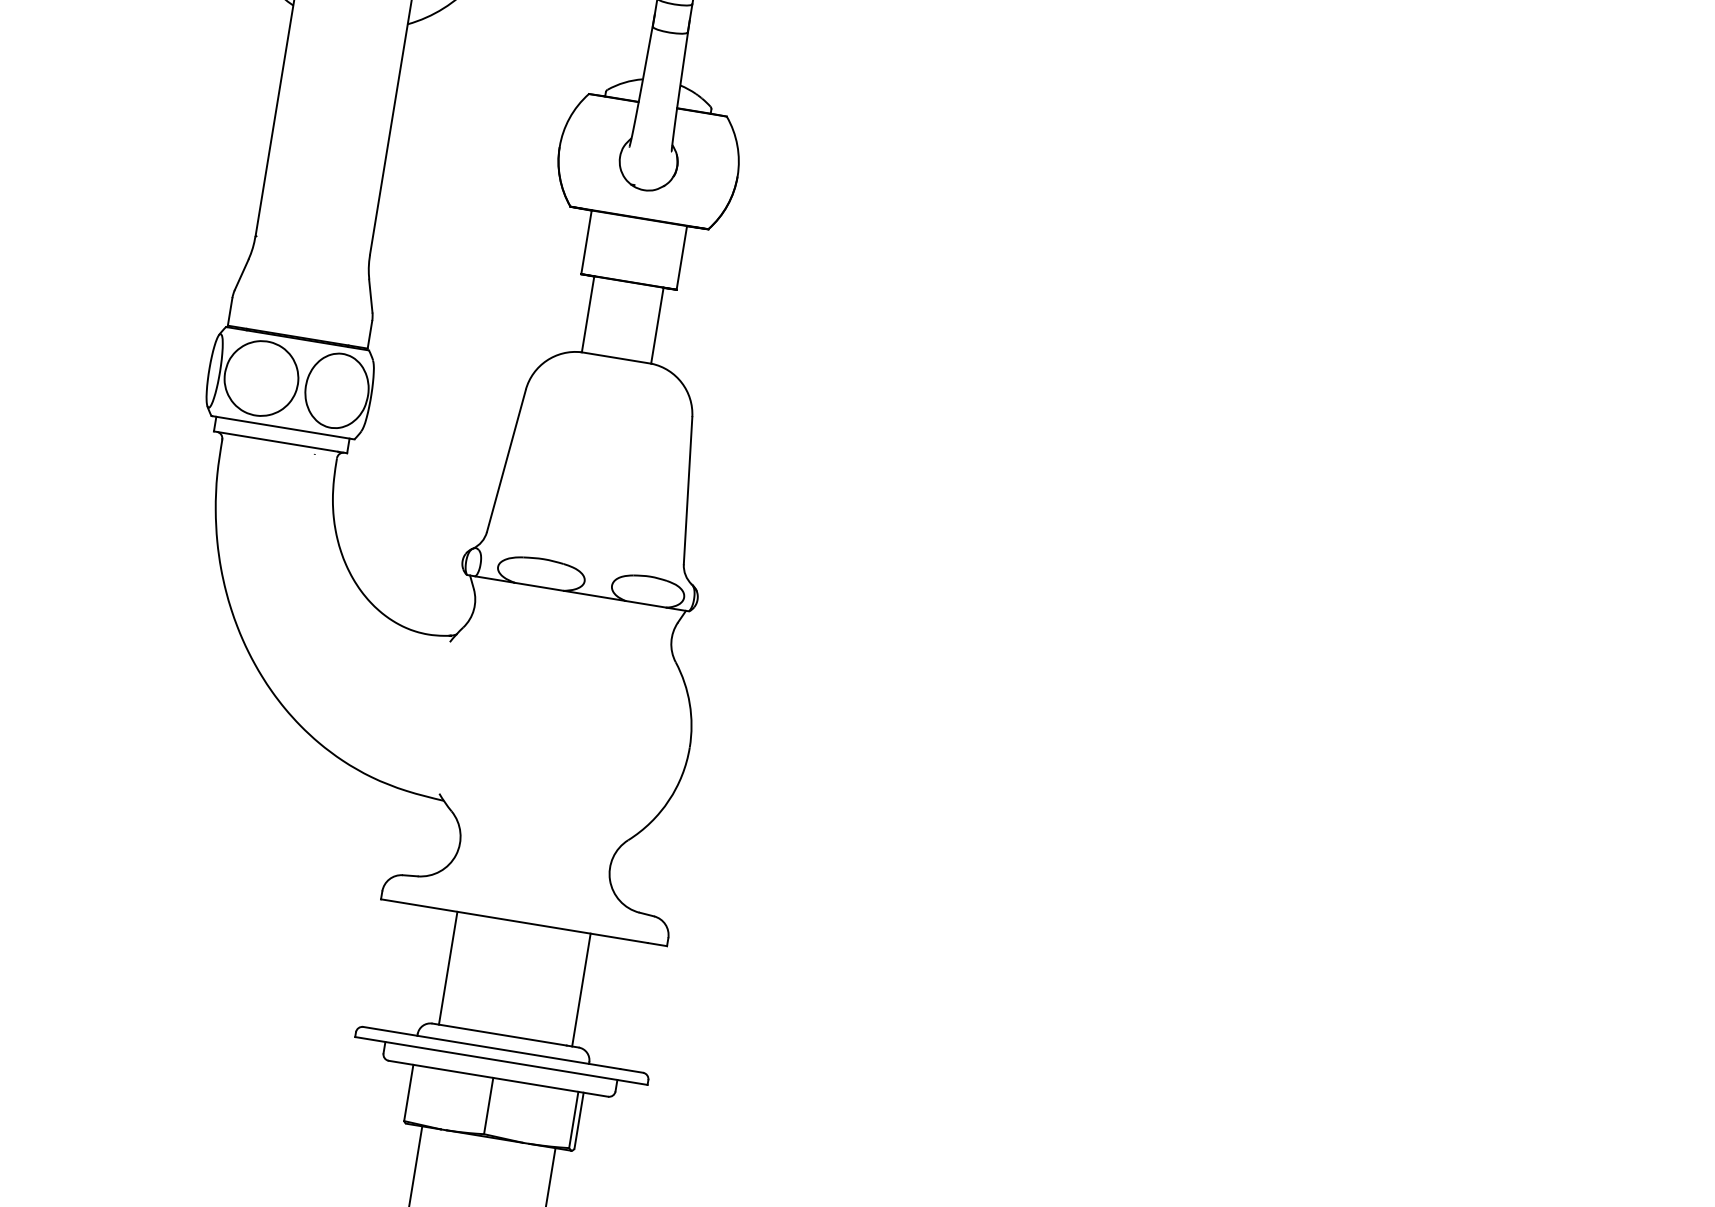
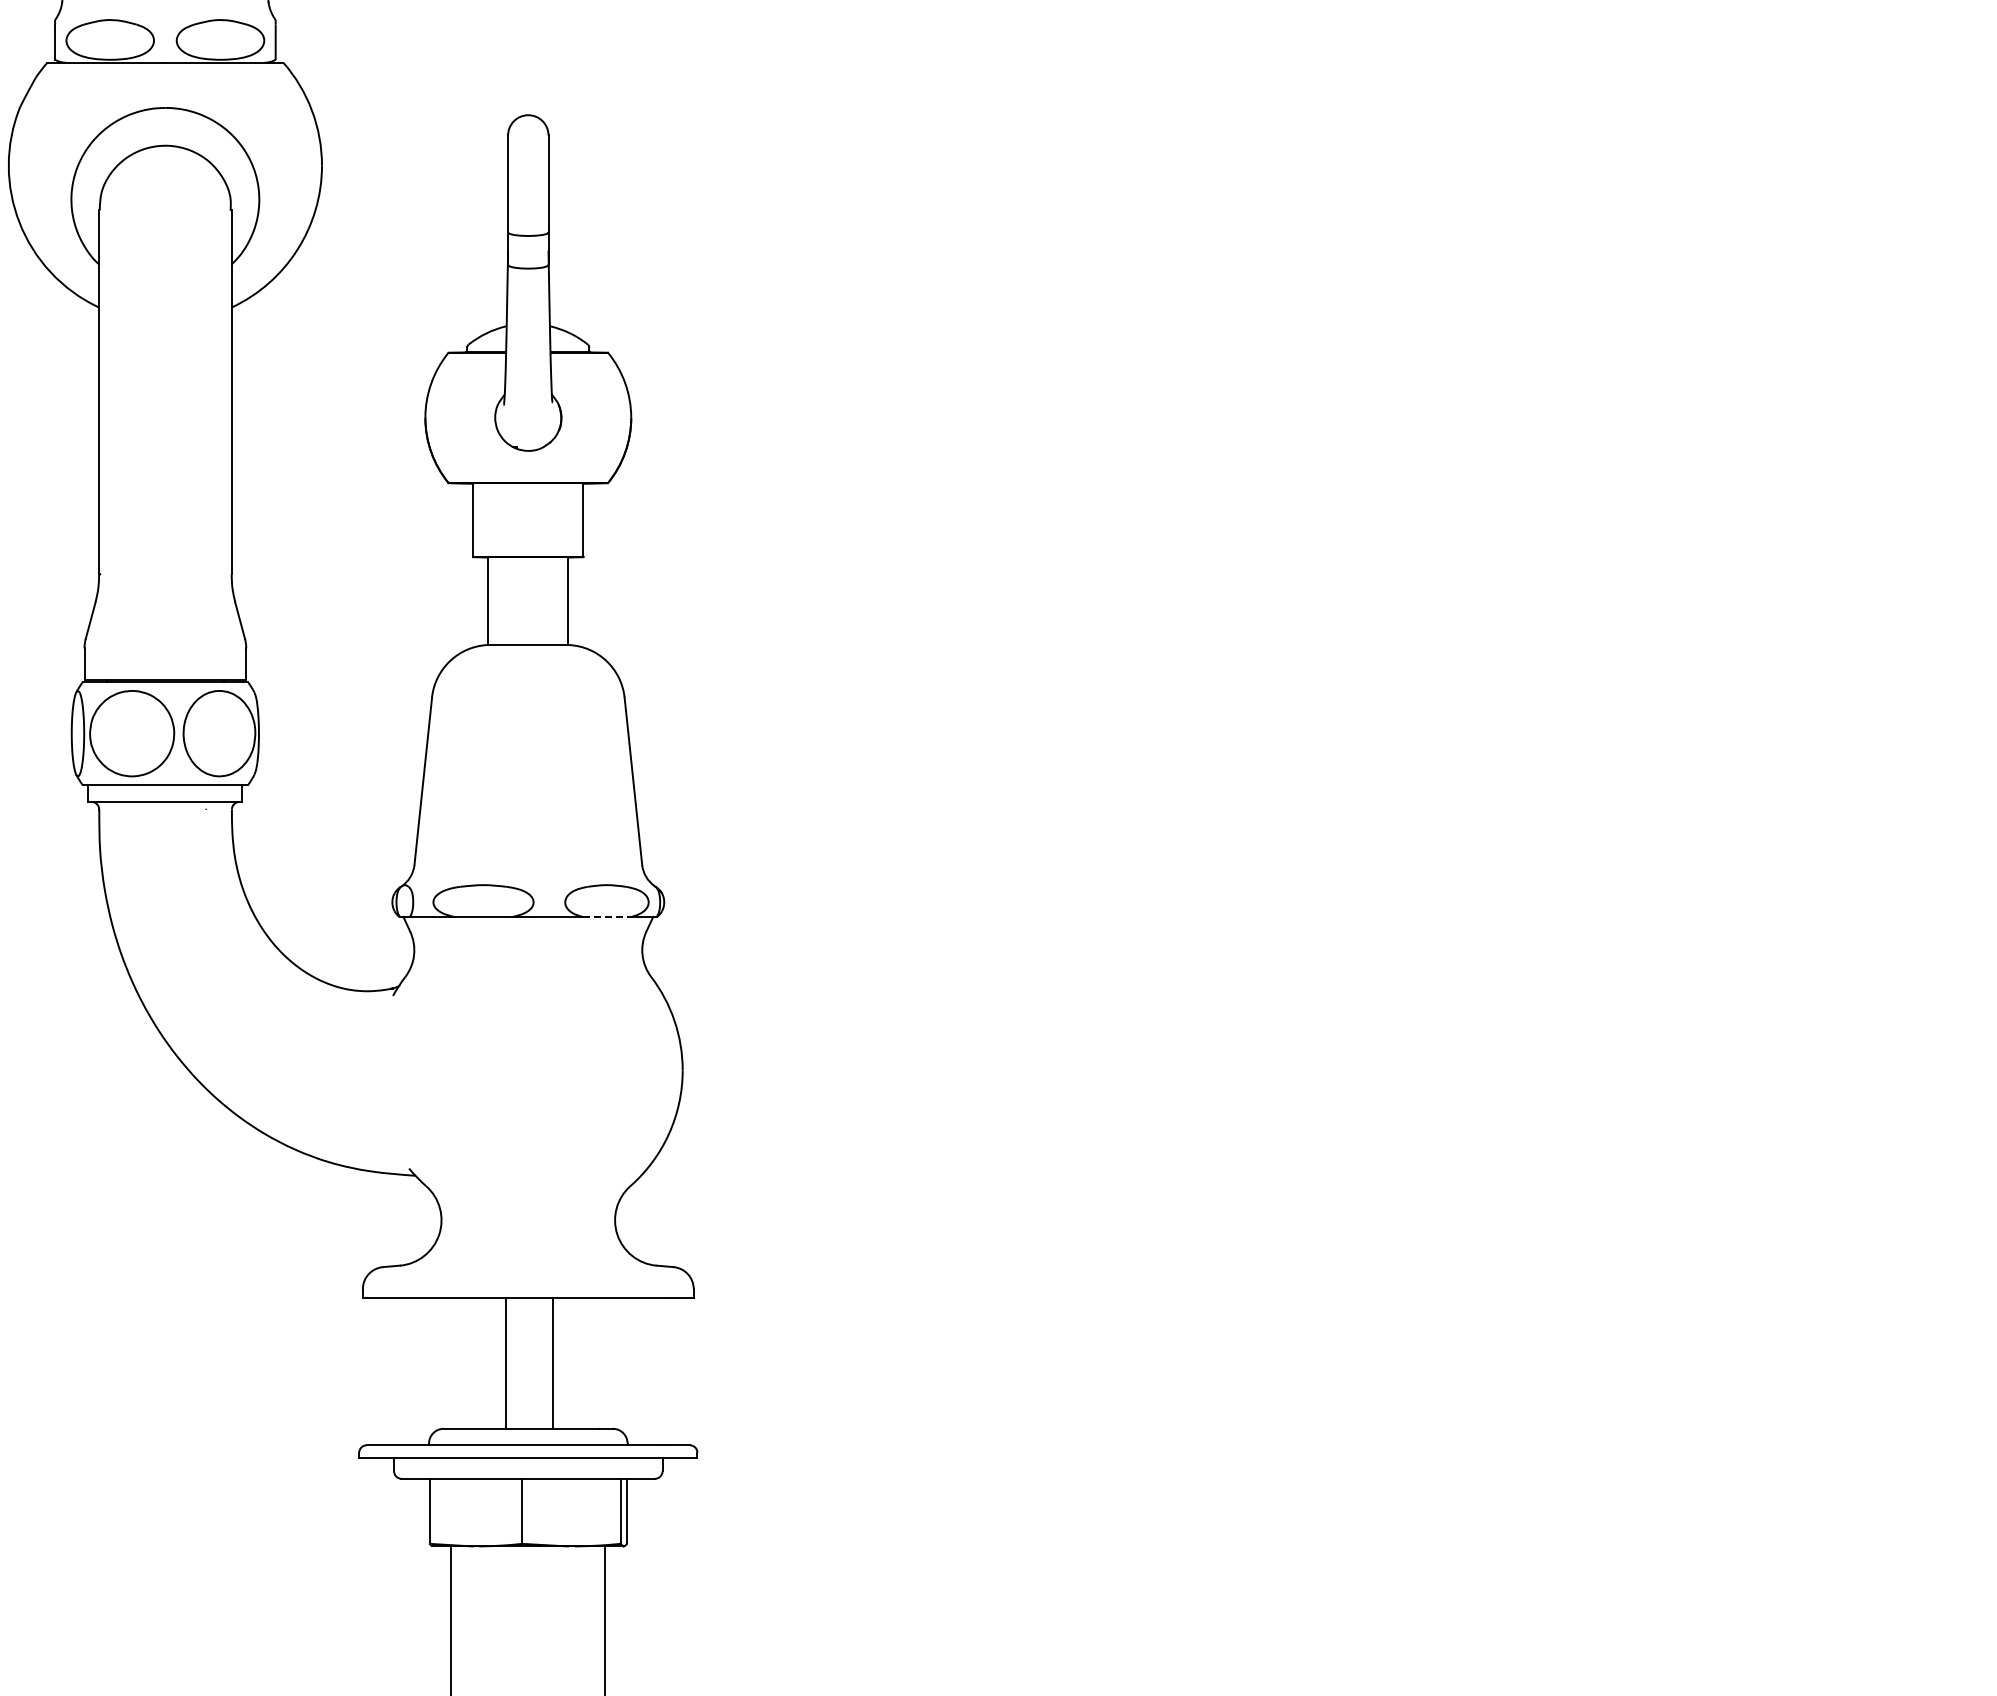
line: (645, 604) -> (606, 917), solid -> dashed
line: (448, 968) -> (506, 1363), moved
line: (581, 990) -> (553, 1363), moved

